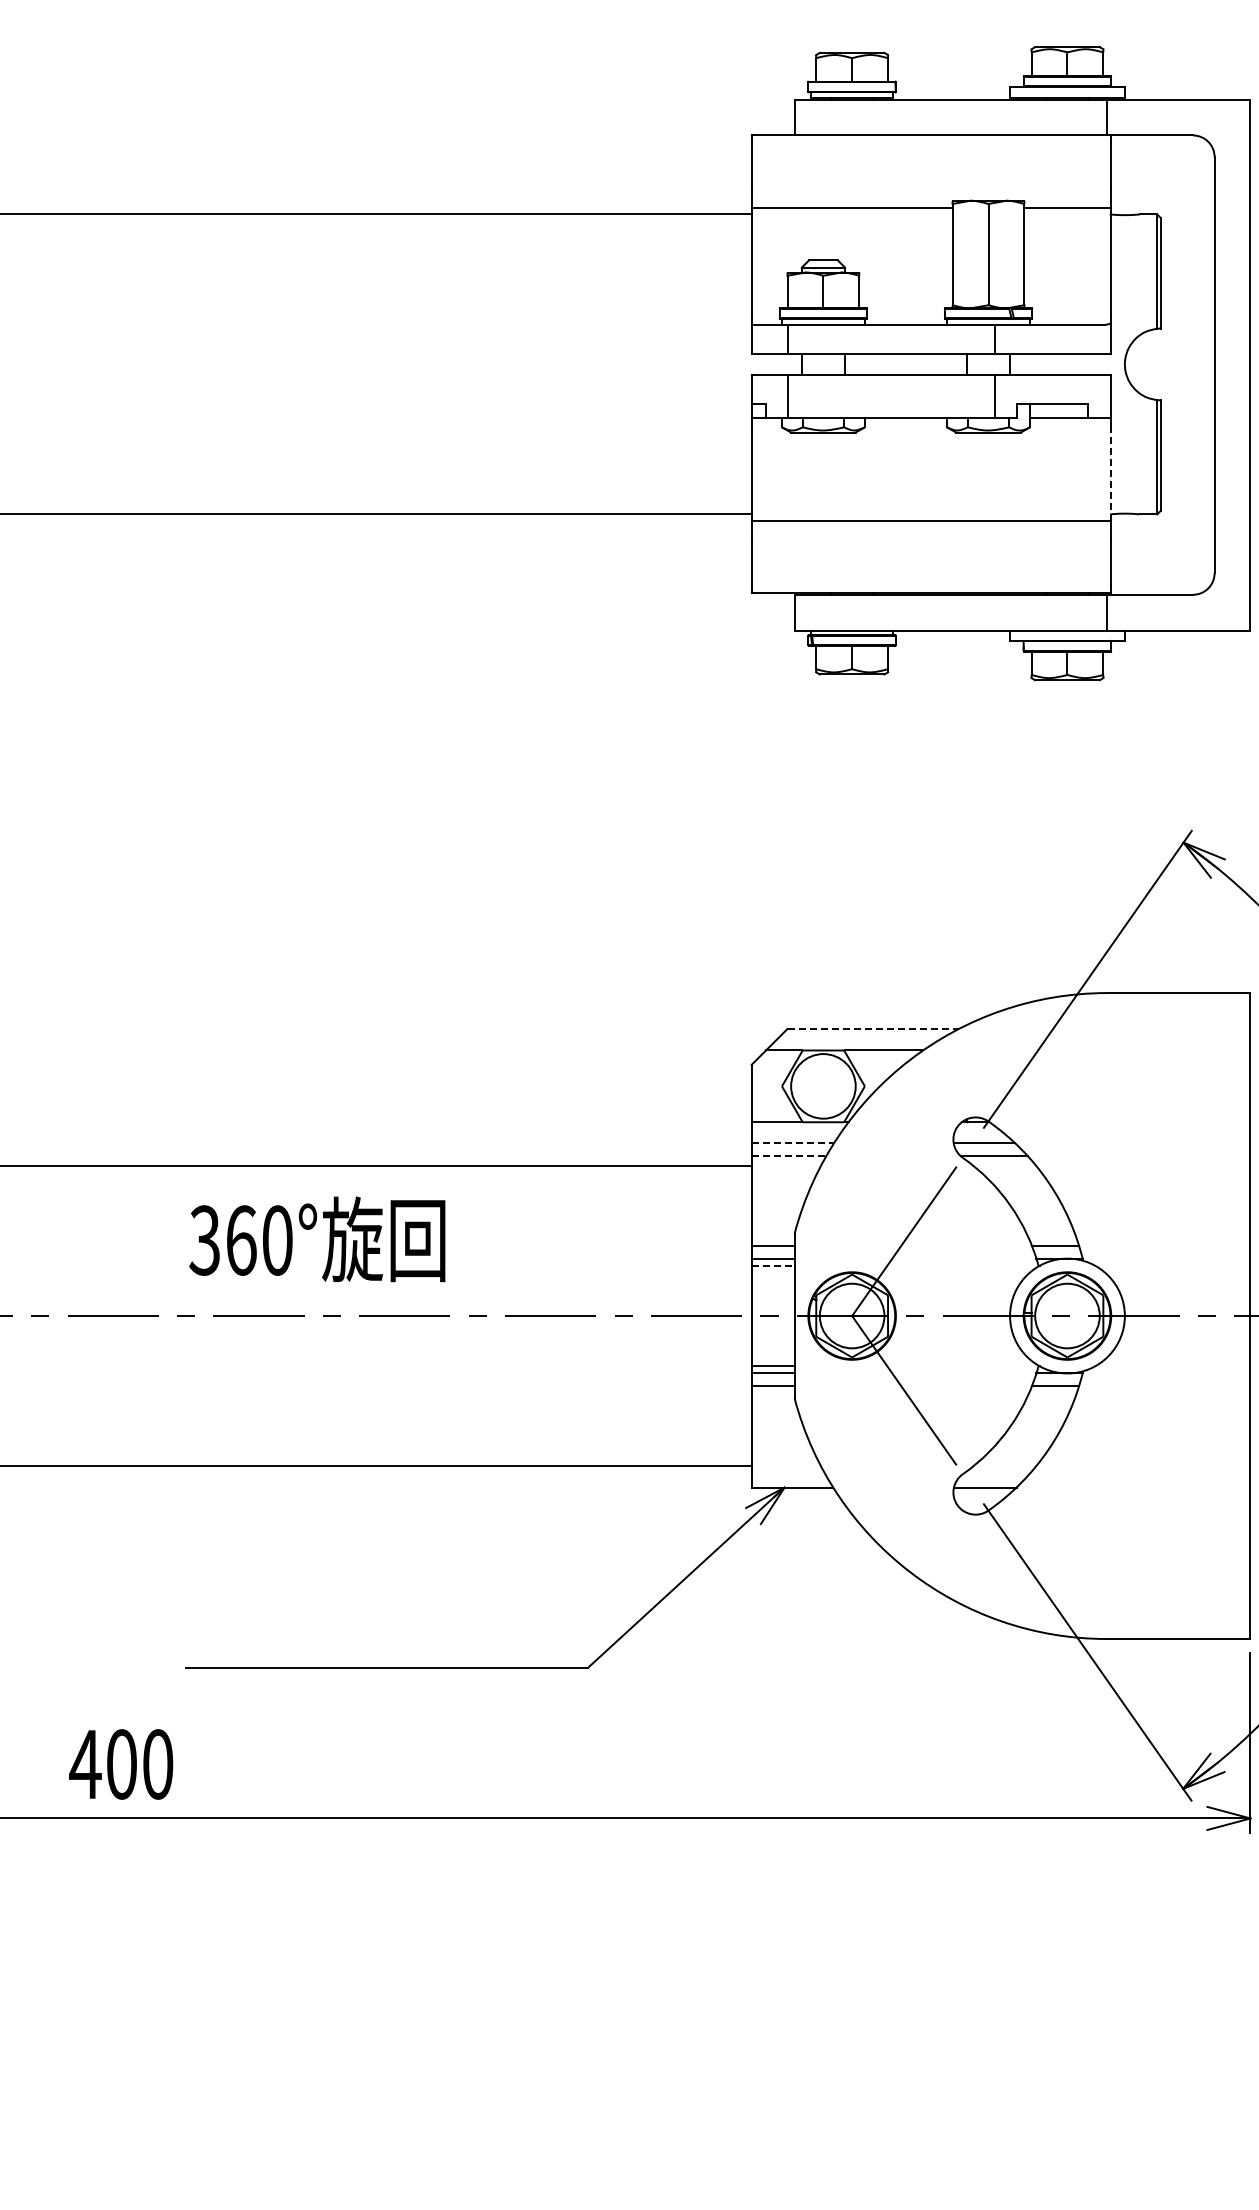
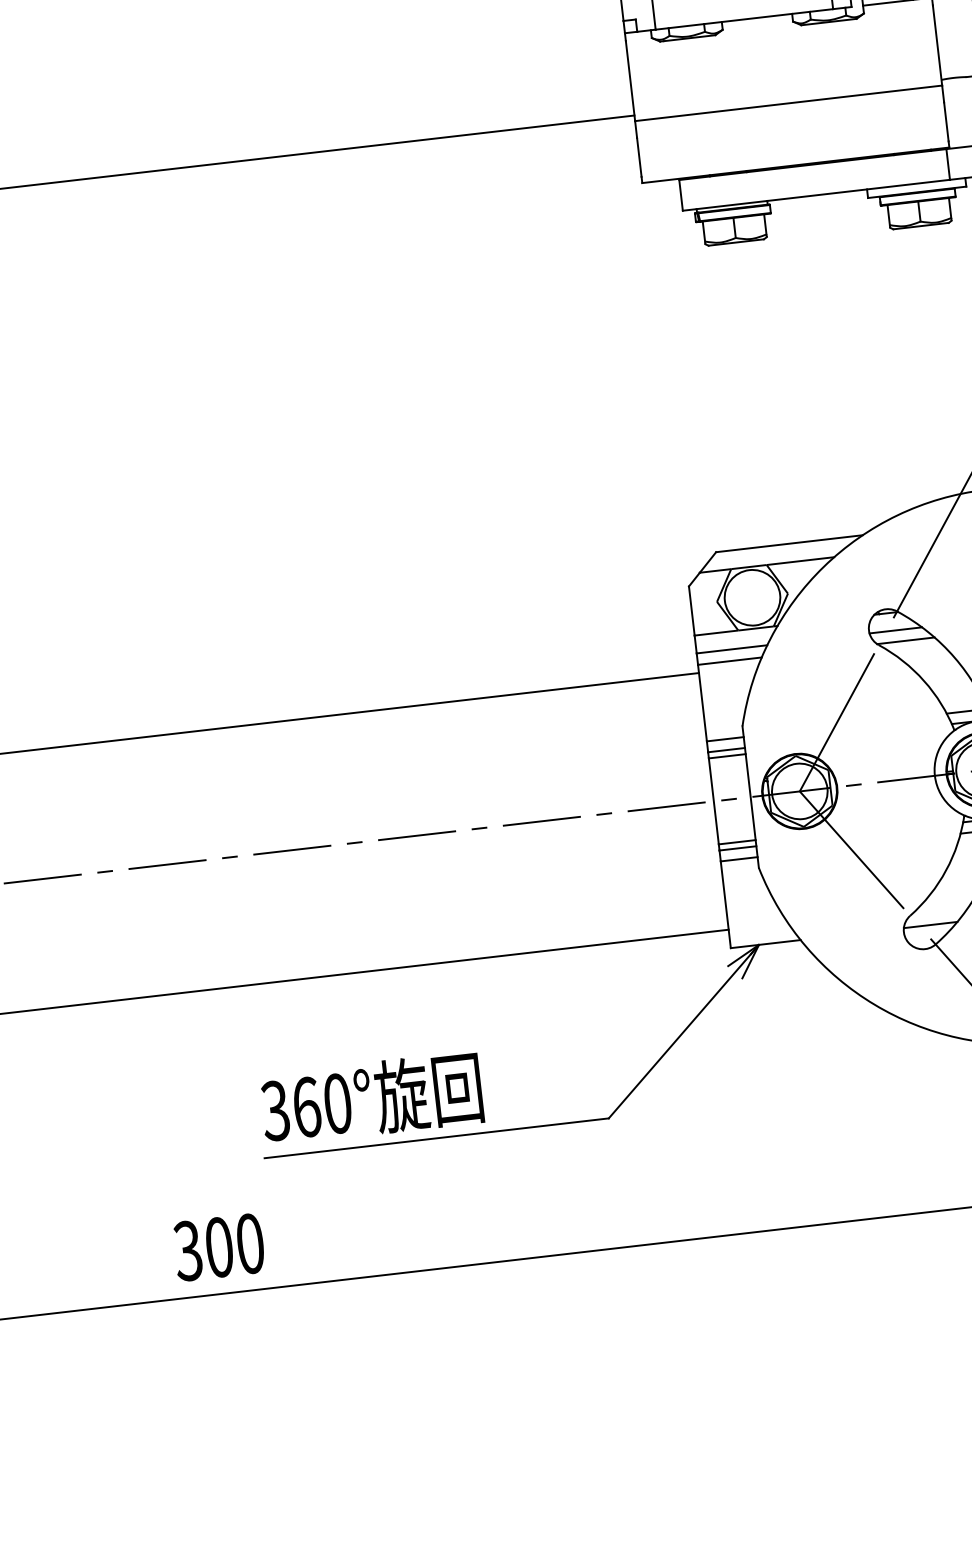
line: (1110, 474) -> (937, 45), dashed -> solid
line: (873, 1028) -> (789, 543), dashed -> solid
line: (793, 1143) -> (732, 649), dashed -> solid
line: (789, 1156) -> (730, 661), dashed -> solid
text: (317, 1239) -> (371, 1098), moved
line: (773, 1265) -> (727, 755), dashed -> solid
text: (85, 1764) -> (188, 1251), 400 -> 300

